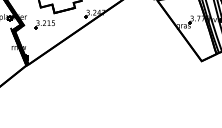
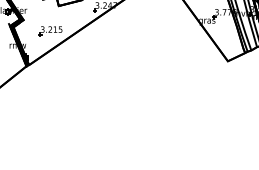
part: (44, 24) -> (50, 31), moved

